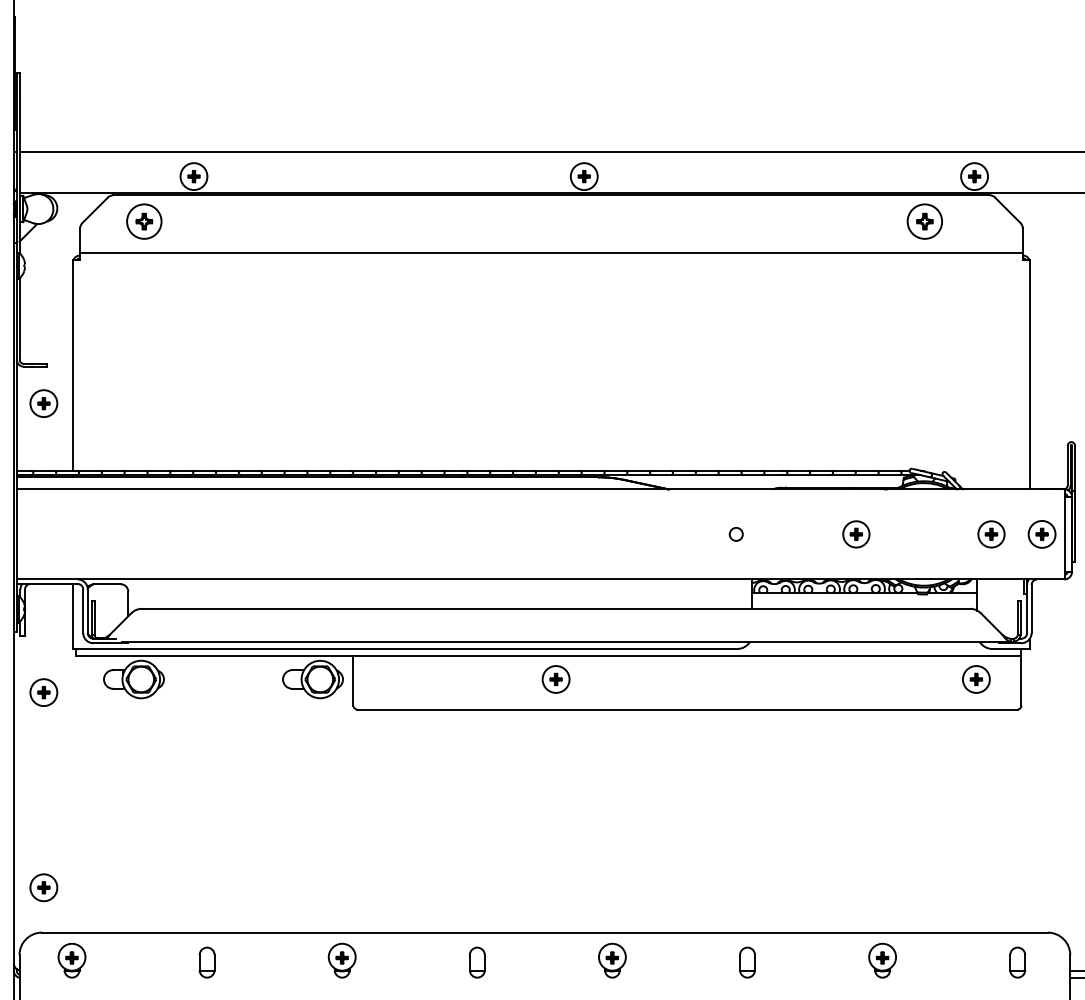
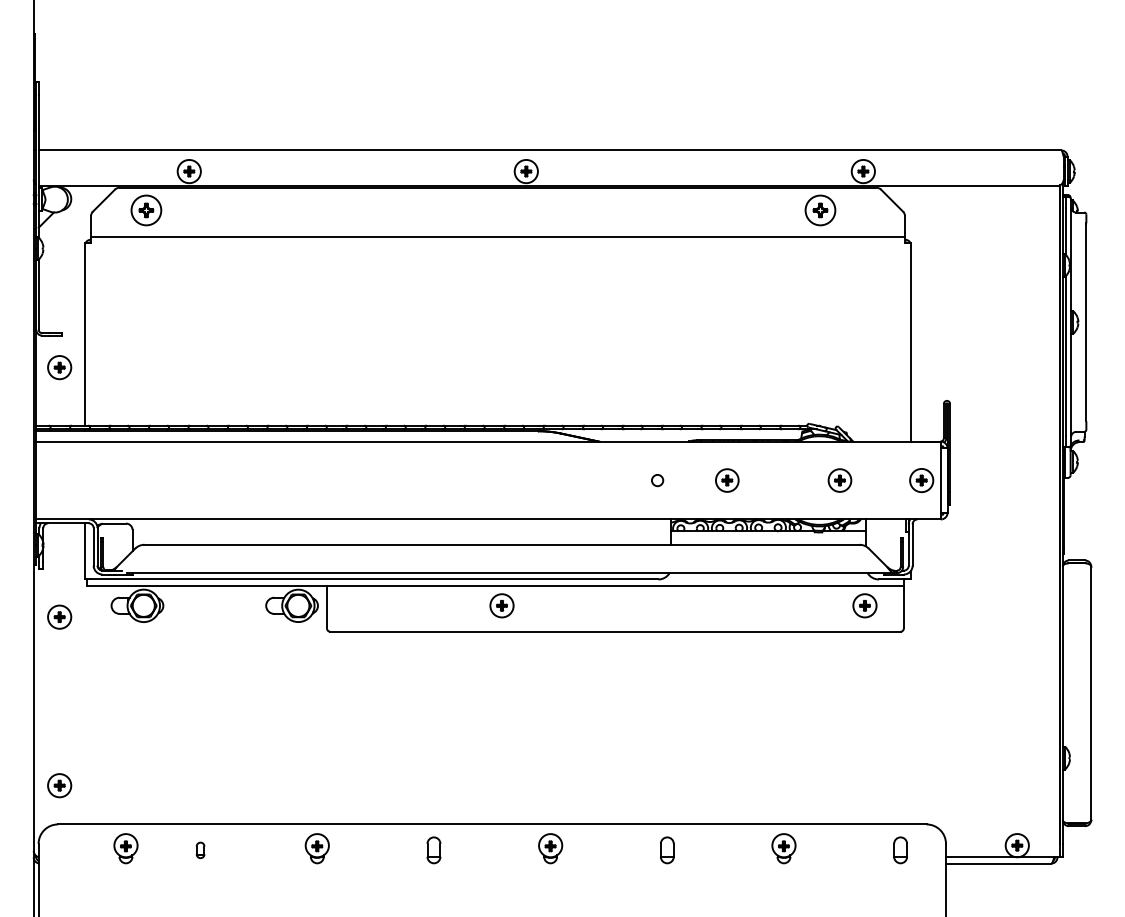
part: (856, 534) -> (727, 480), moved
part: (990, 534) -> (839, 480), moved
part: (71, 960) -> (125, 848), moved
part: (206, 962) -> (200, 850), size x0.6

